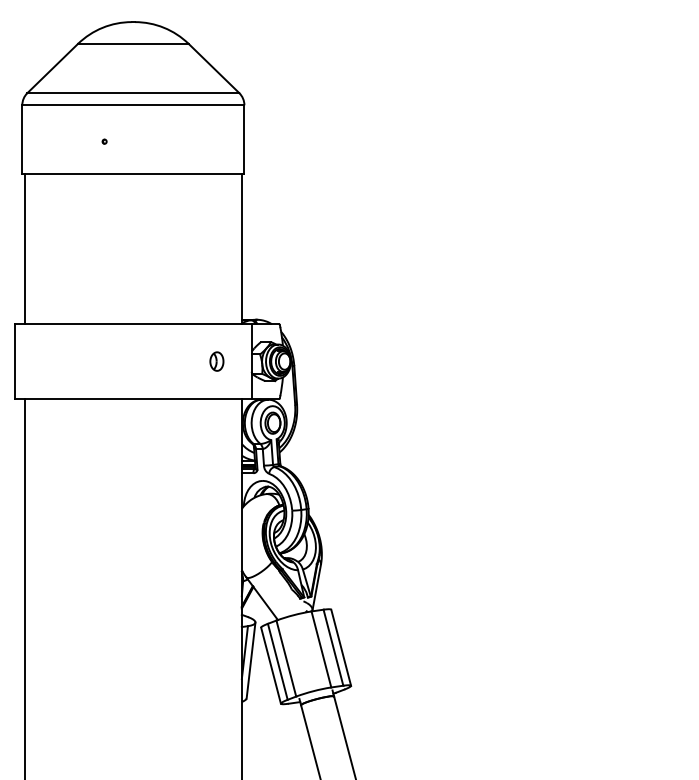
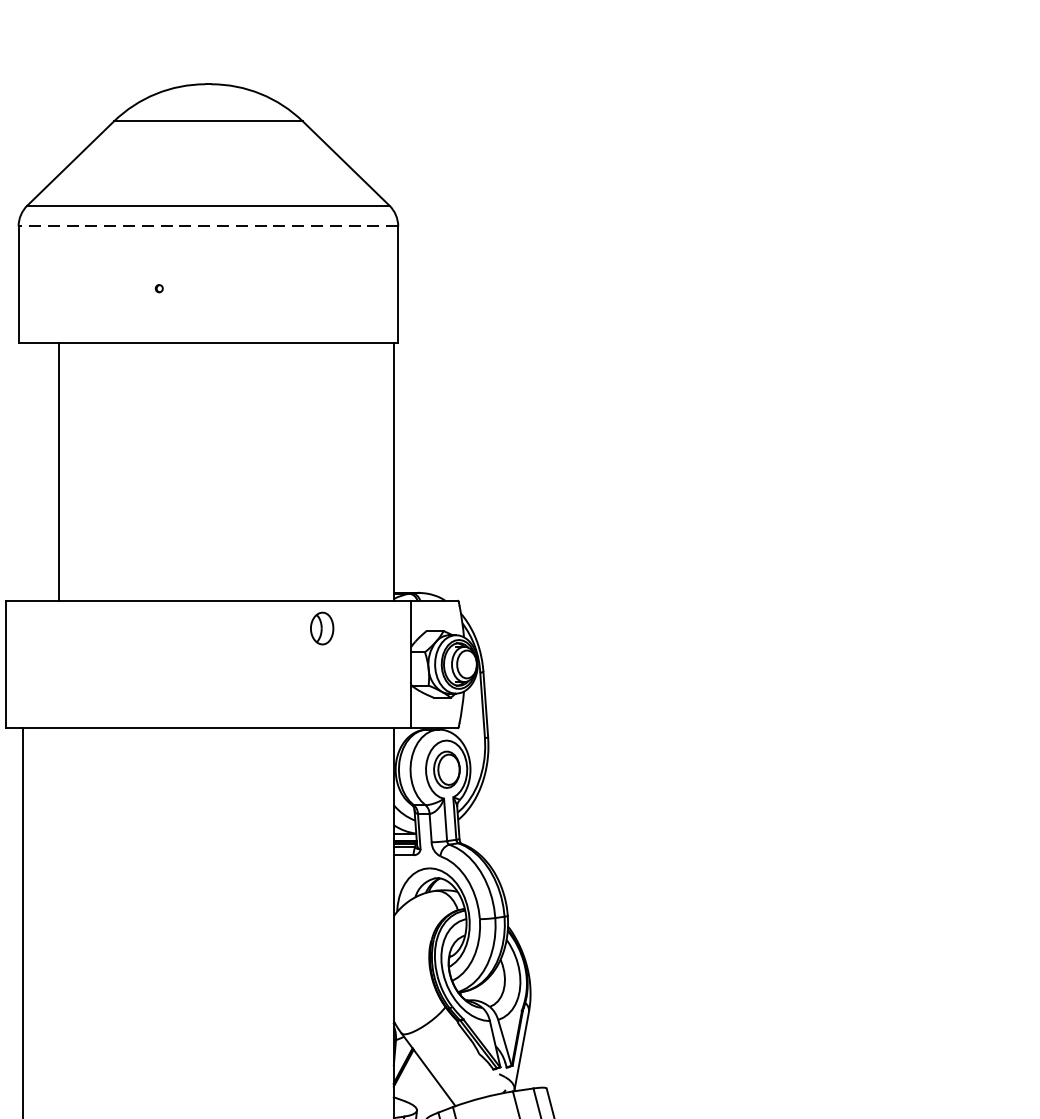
line: (132, 105) -> (206, 226), solid -> dashed
line: (24, 248) -> (58, 471), moved
part: (216, 361) -> (321, 628), moved

